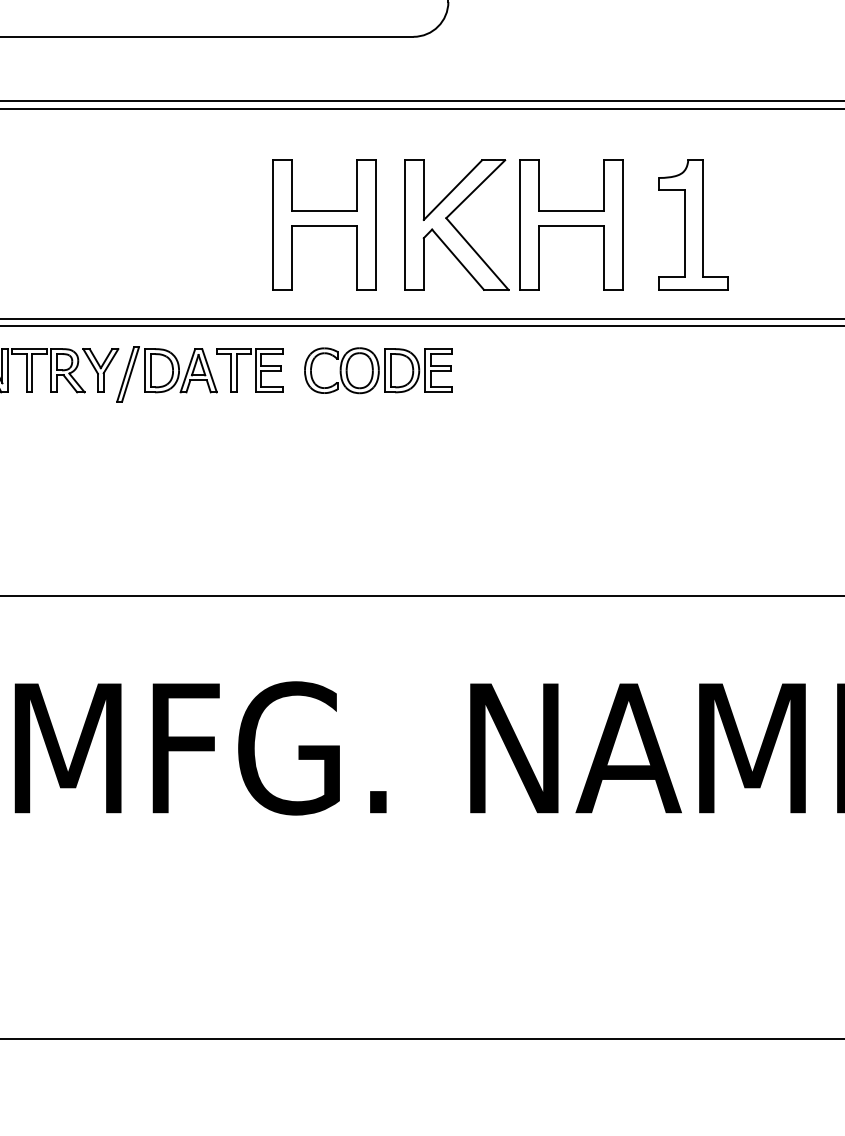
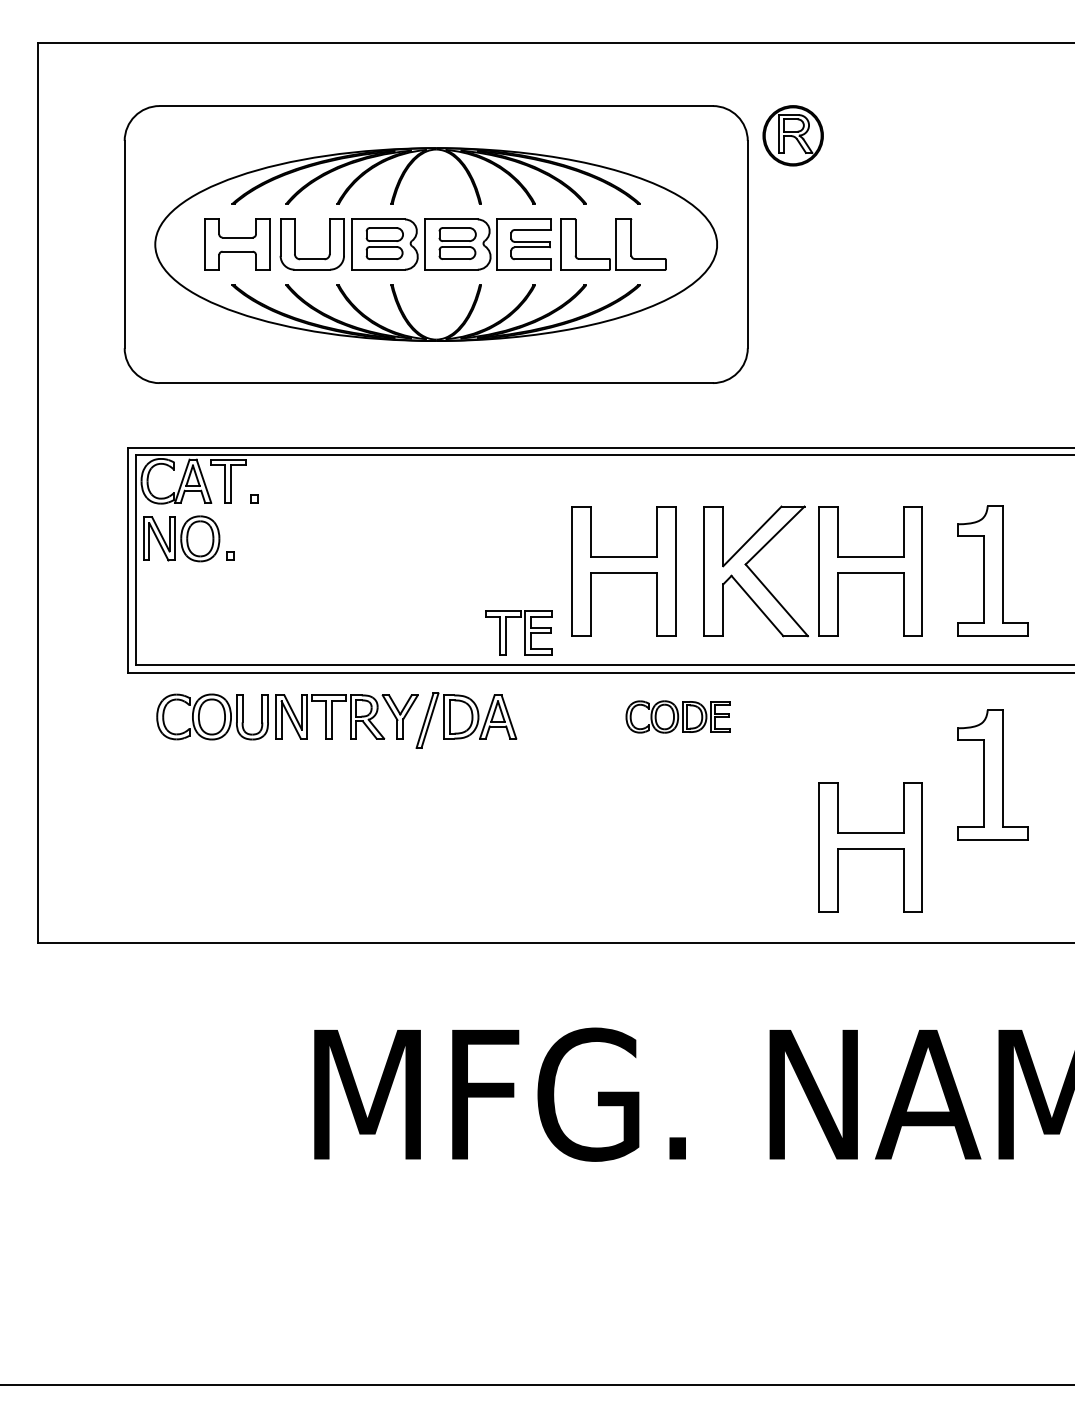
part: (249, 370) -> (518, 632), moved
part: (378, 370) -> (677, 716), size x0.7
part: (693, 428) -> (992, 774), added
part: (571, 501) -> (870, 847), added

